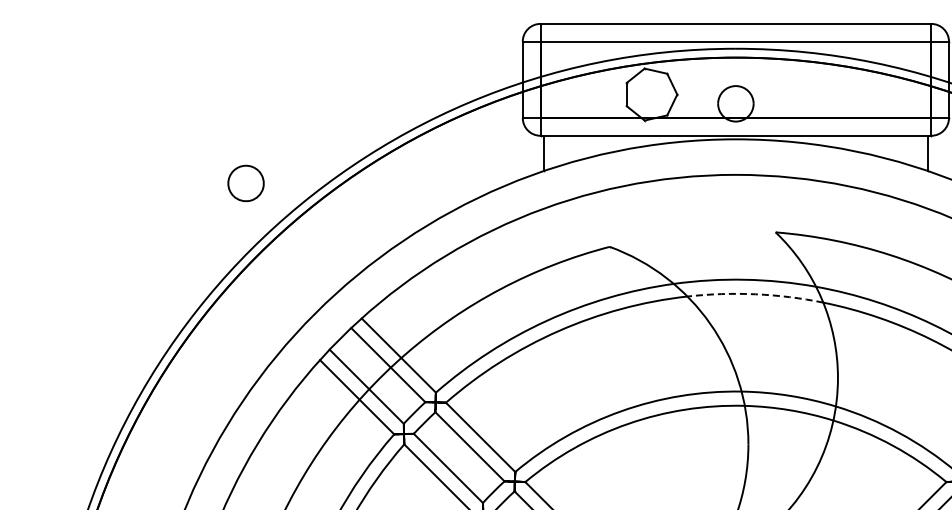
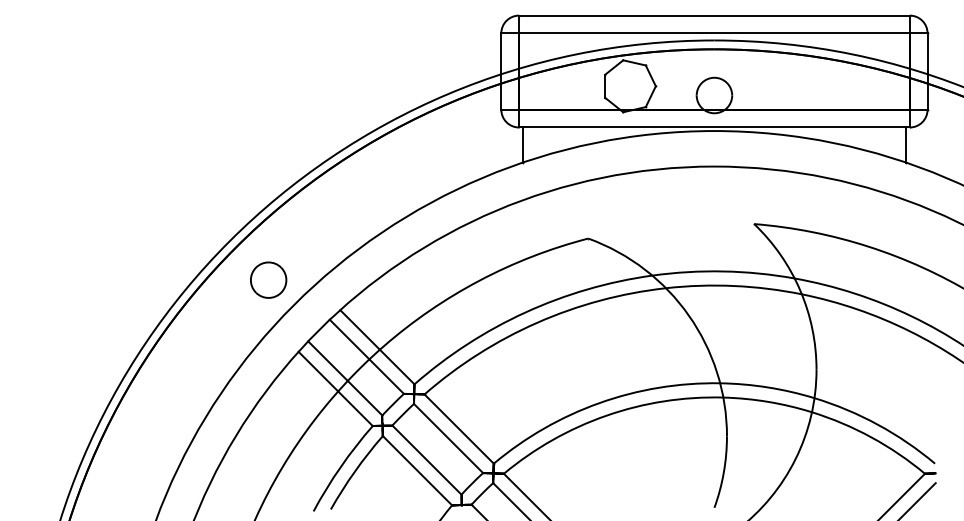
part: (245, 182) -> (268, 279), moved
arc: (755, 294) -> (734, 286), dashed -> solid

